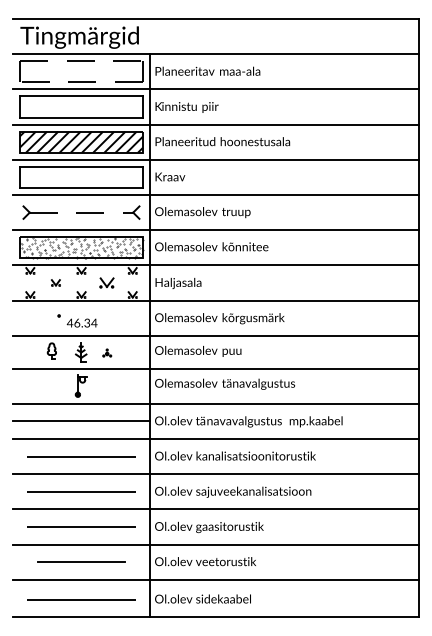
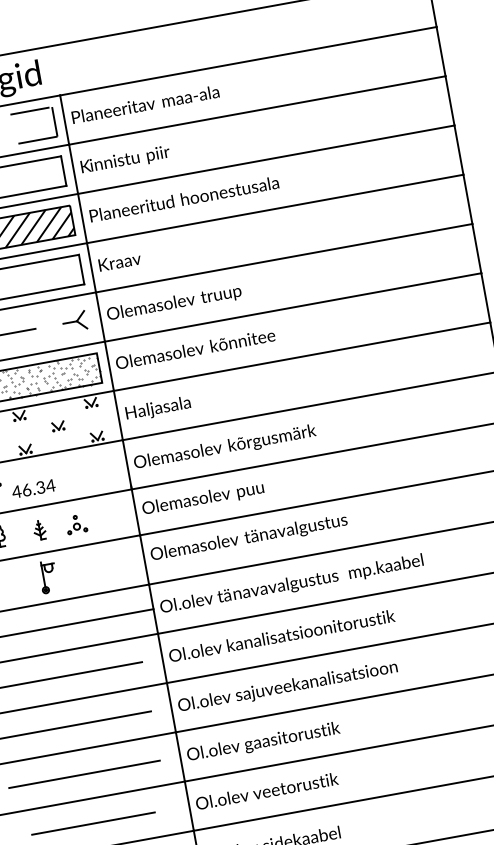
part: (107, 282) -> (58, 425), size x0.62
part: (80, 352) -> (38, 530), size x0.71
part: (106, 352) -> (75, 523), size x1.67

